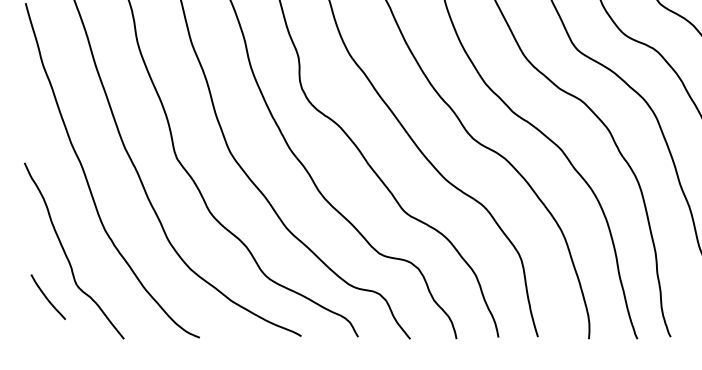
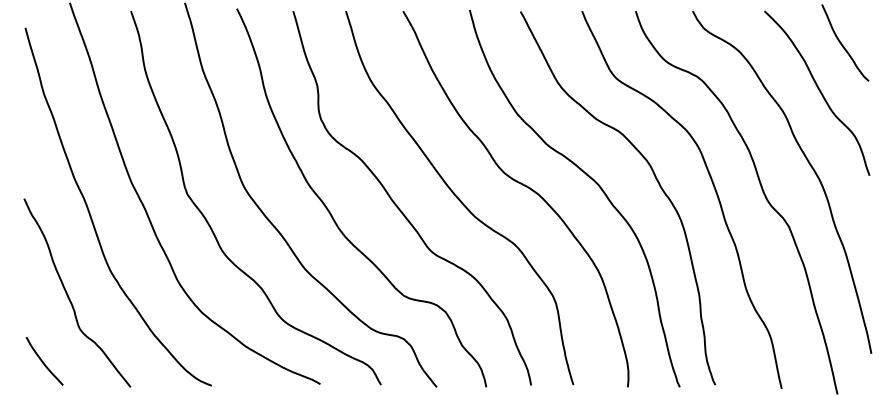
curve: (47, 297) -> (43, 361), moved

